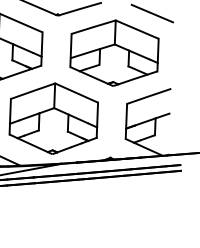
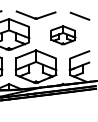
part: (115, 53) -> (63, 35), size x0.6

